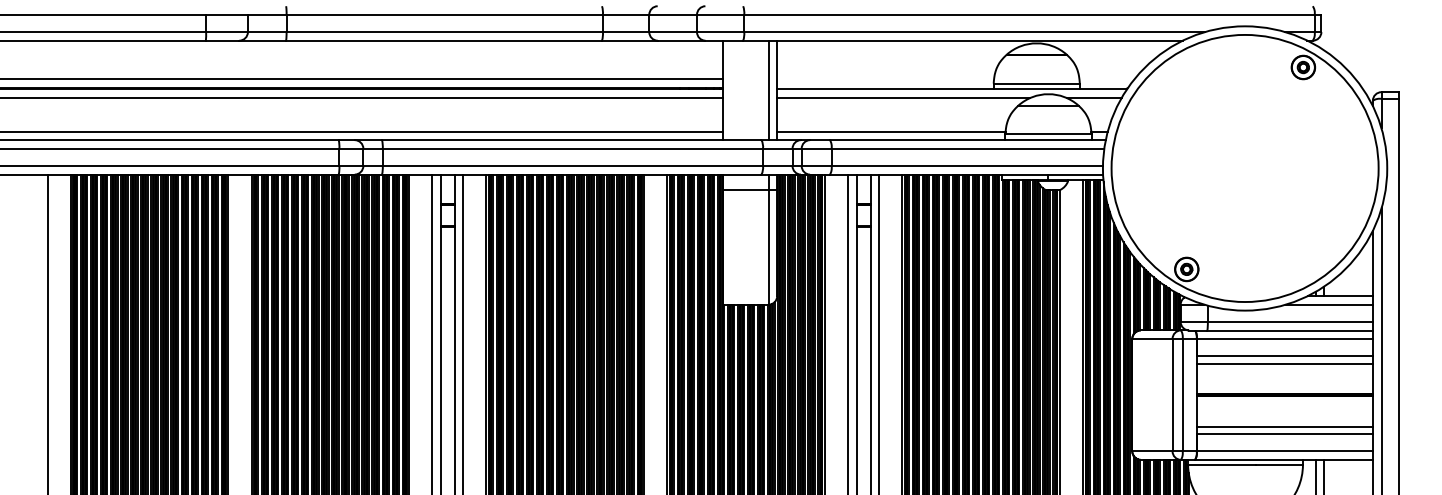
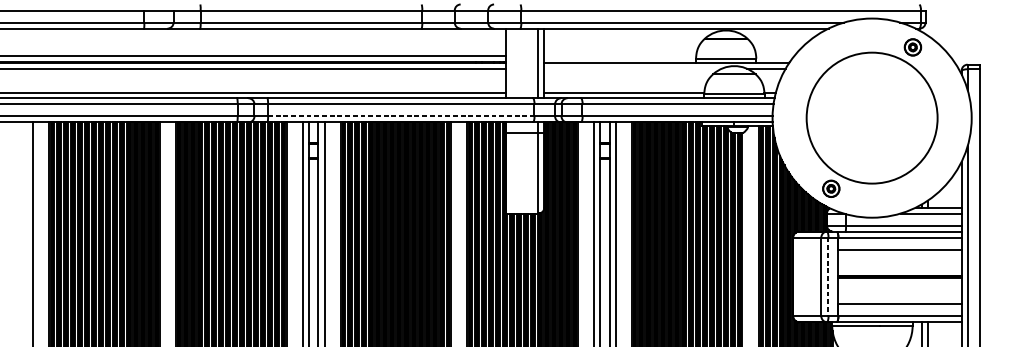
line: (903, 97) -> (632, 68), removed
line: (573, 165) -> (401, 116), solid -> dashed
circle: (1244, 168) -> (871, 118), size x0.7
line: (1284, 363) -> (899, 254), removed
line: (1182, 395) -> (828, 277), solid -> dashed
line: (1284, 426) -> (899, 298), removed

